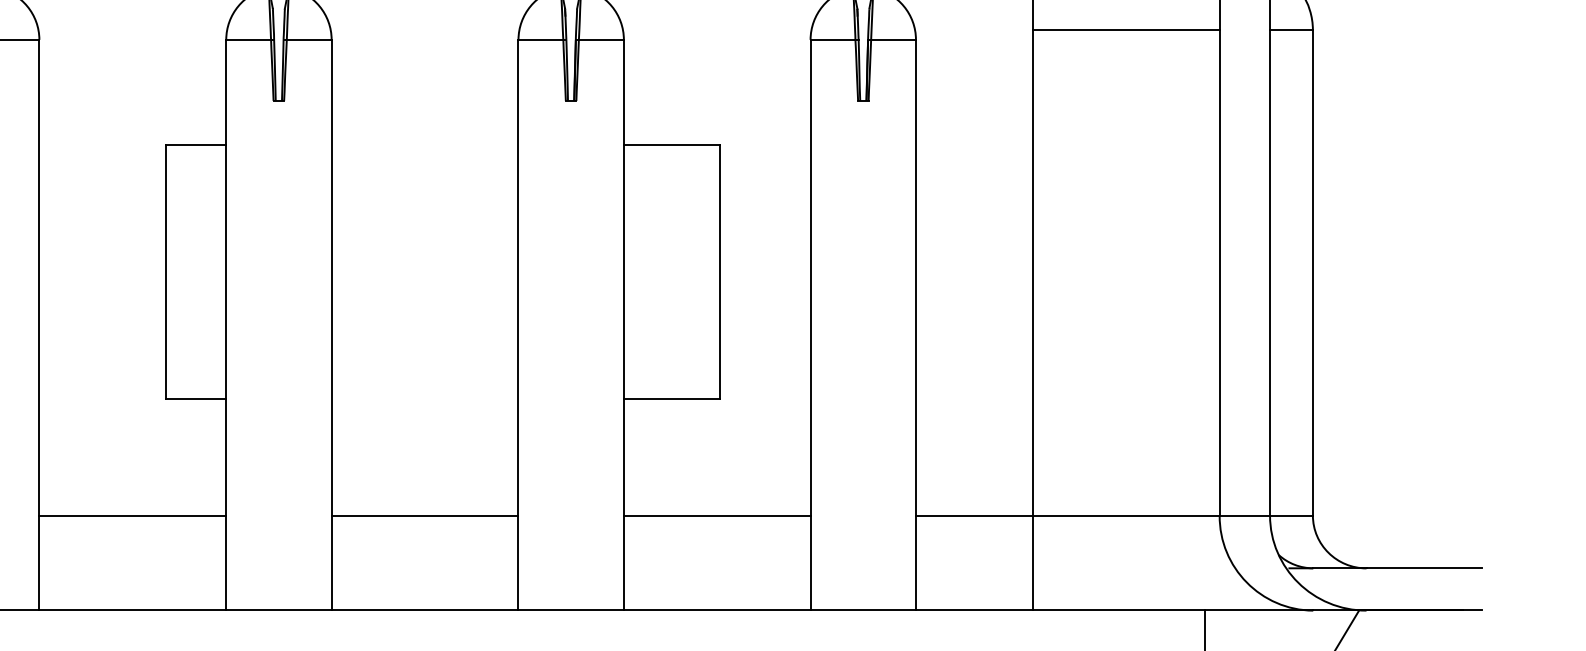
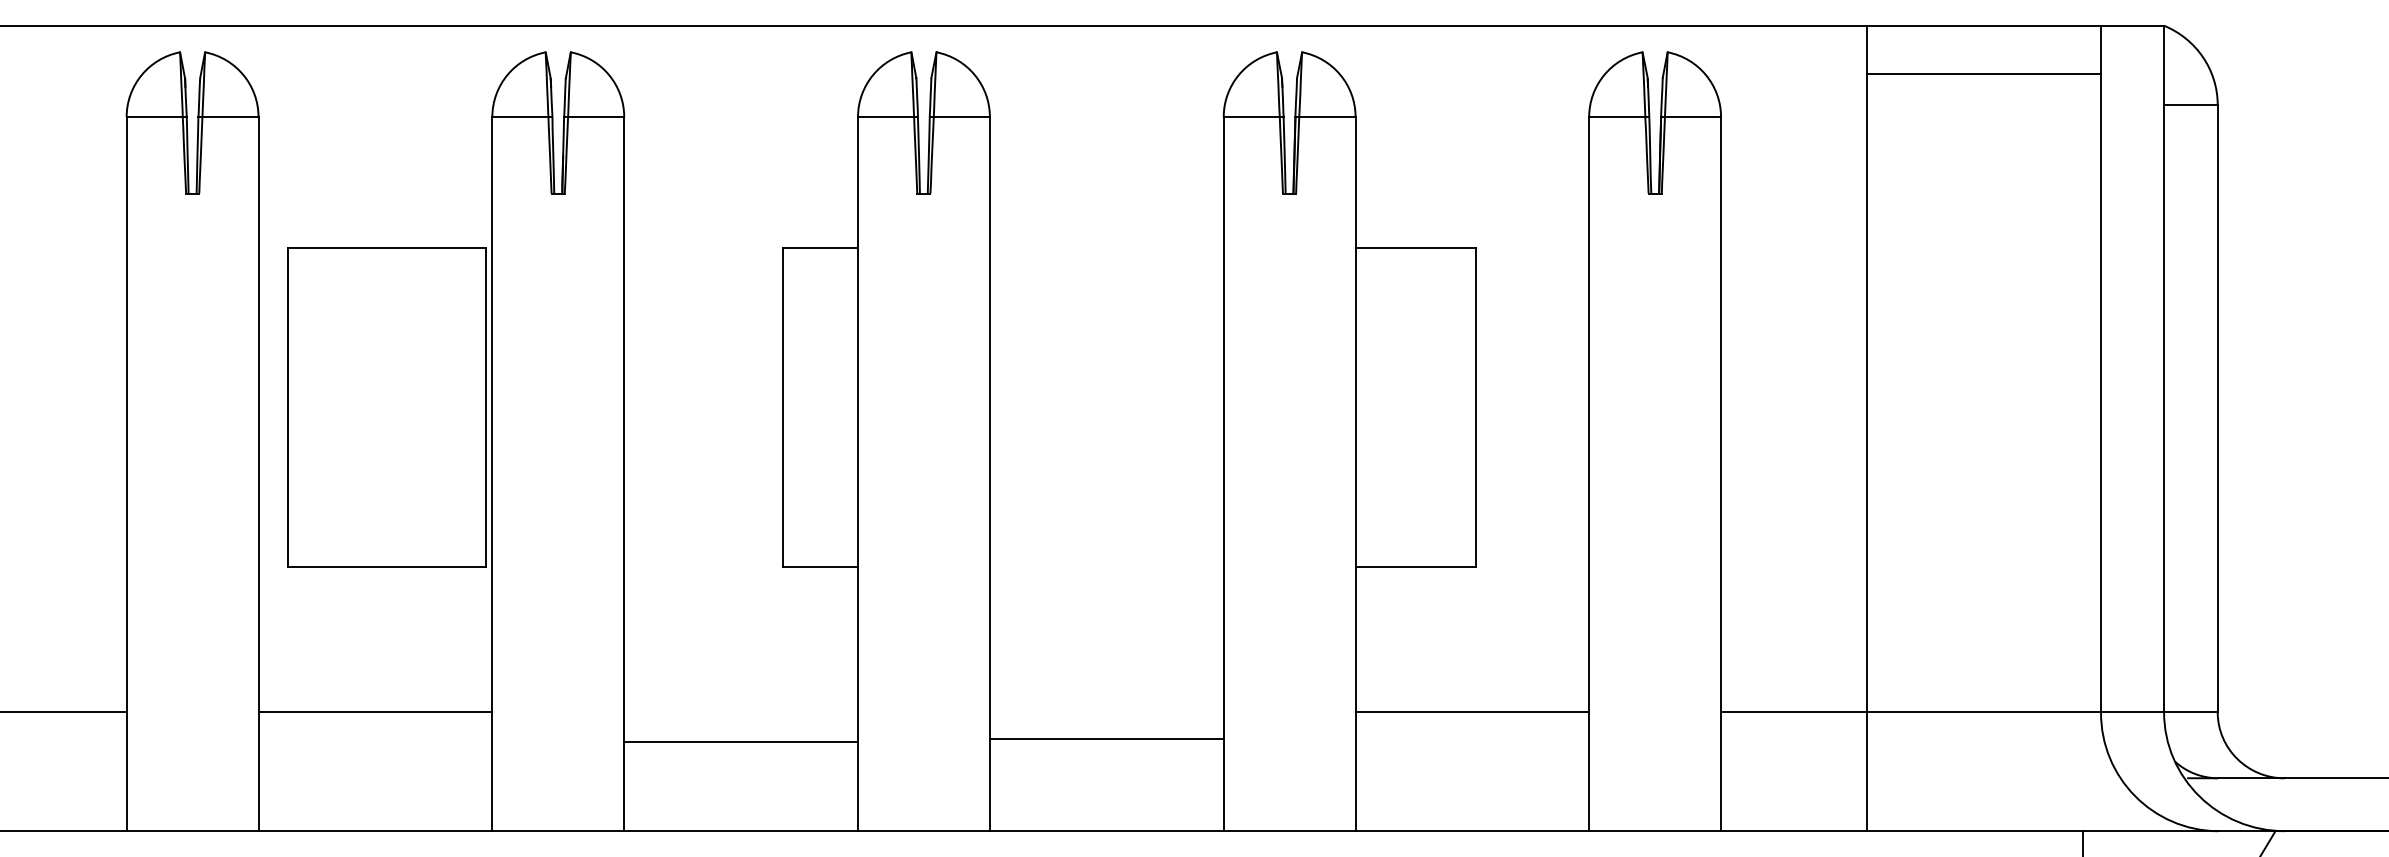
line: (1126, 29) -> (1984, 73), moved
line: (132, 515) -> (740, 742), moved
line: (424, 515) -> (1106, 739), moved

